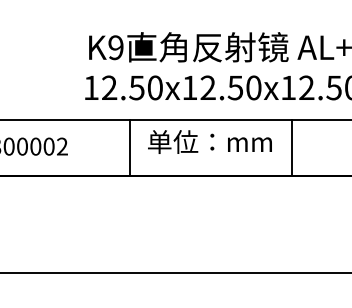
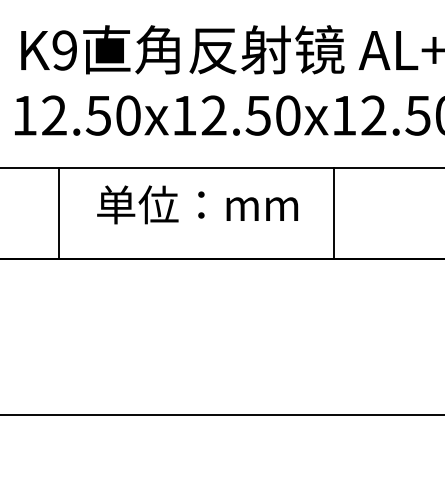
text: (209, 141) -> (196, 204), moved
line: (130, 148) -> (59, 213), moved
line: (292, 148) -> (334, 213), moved

